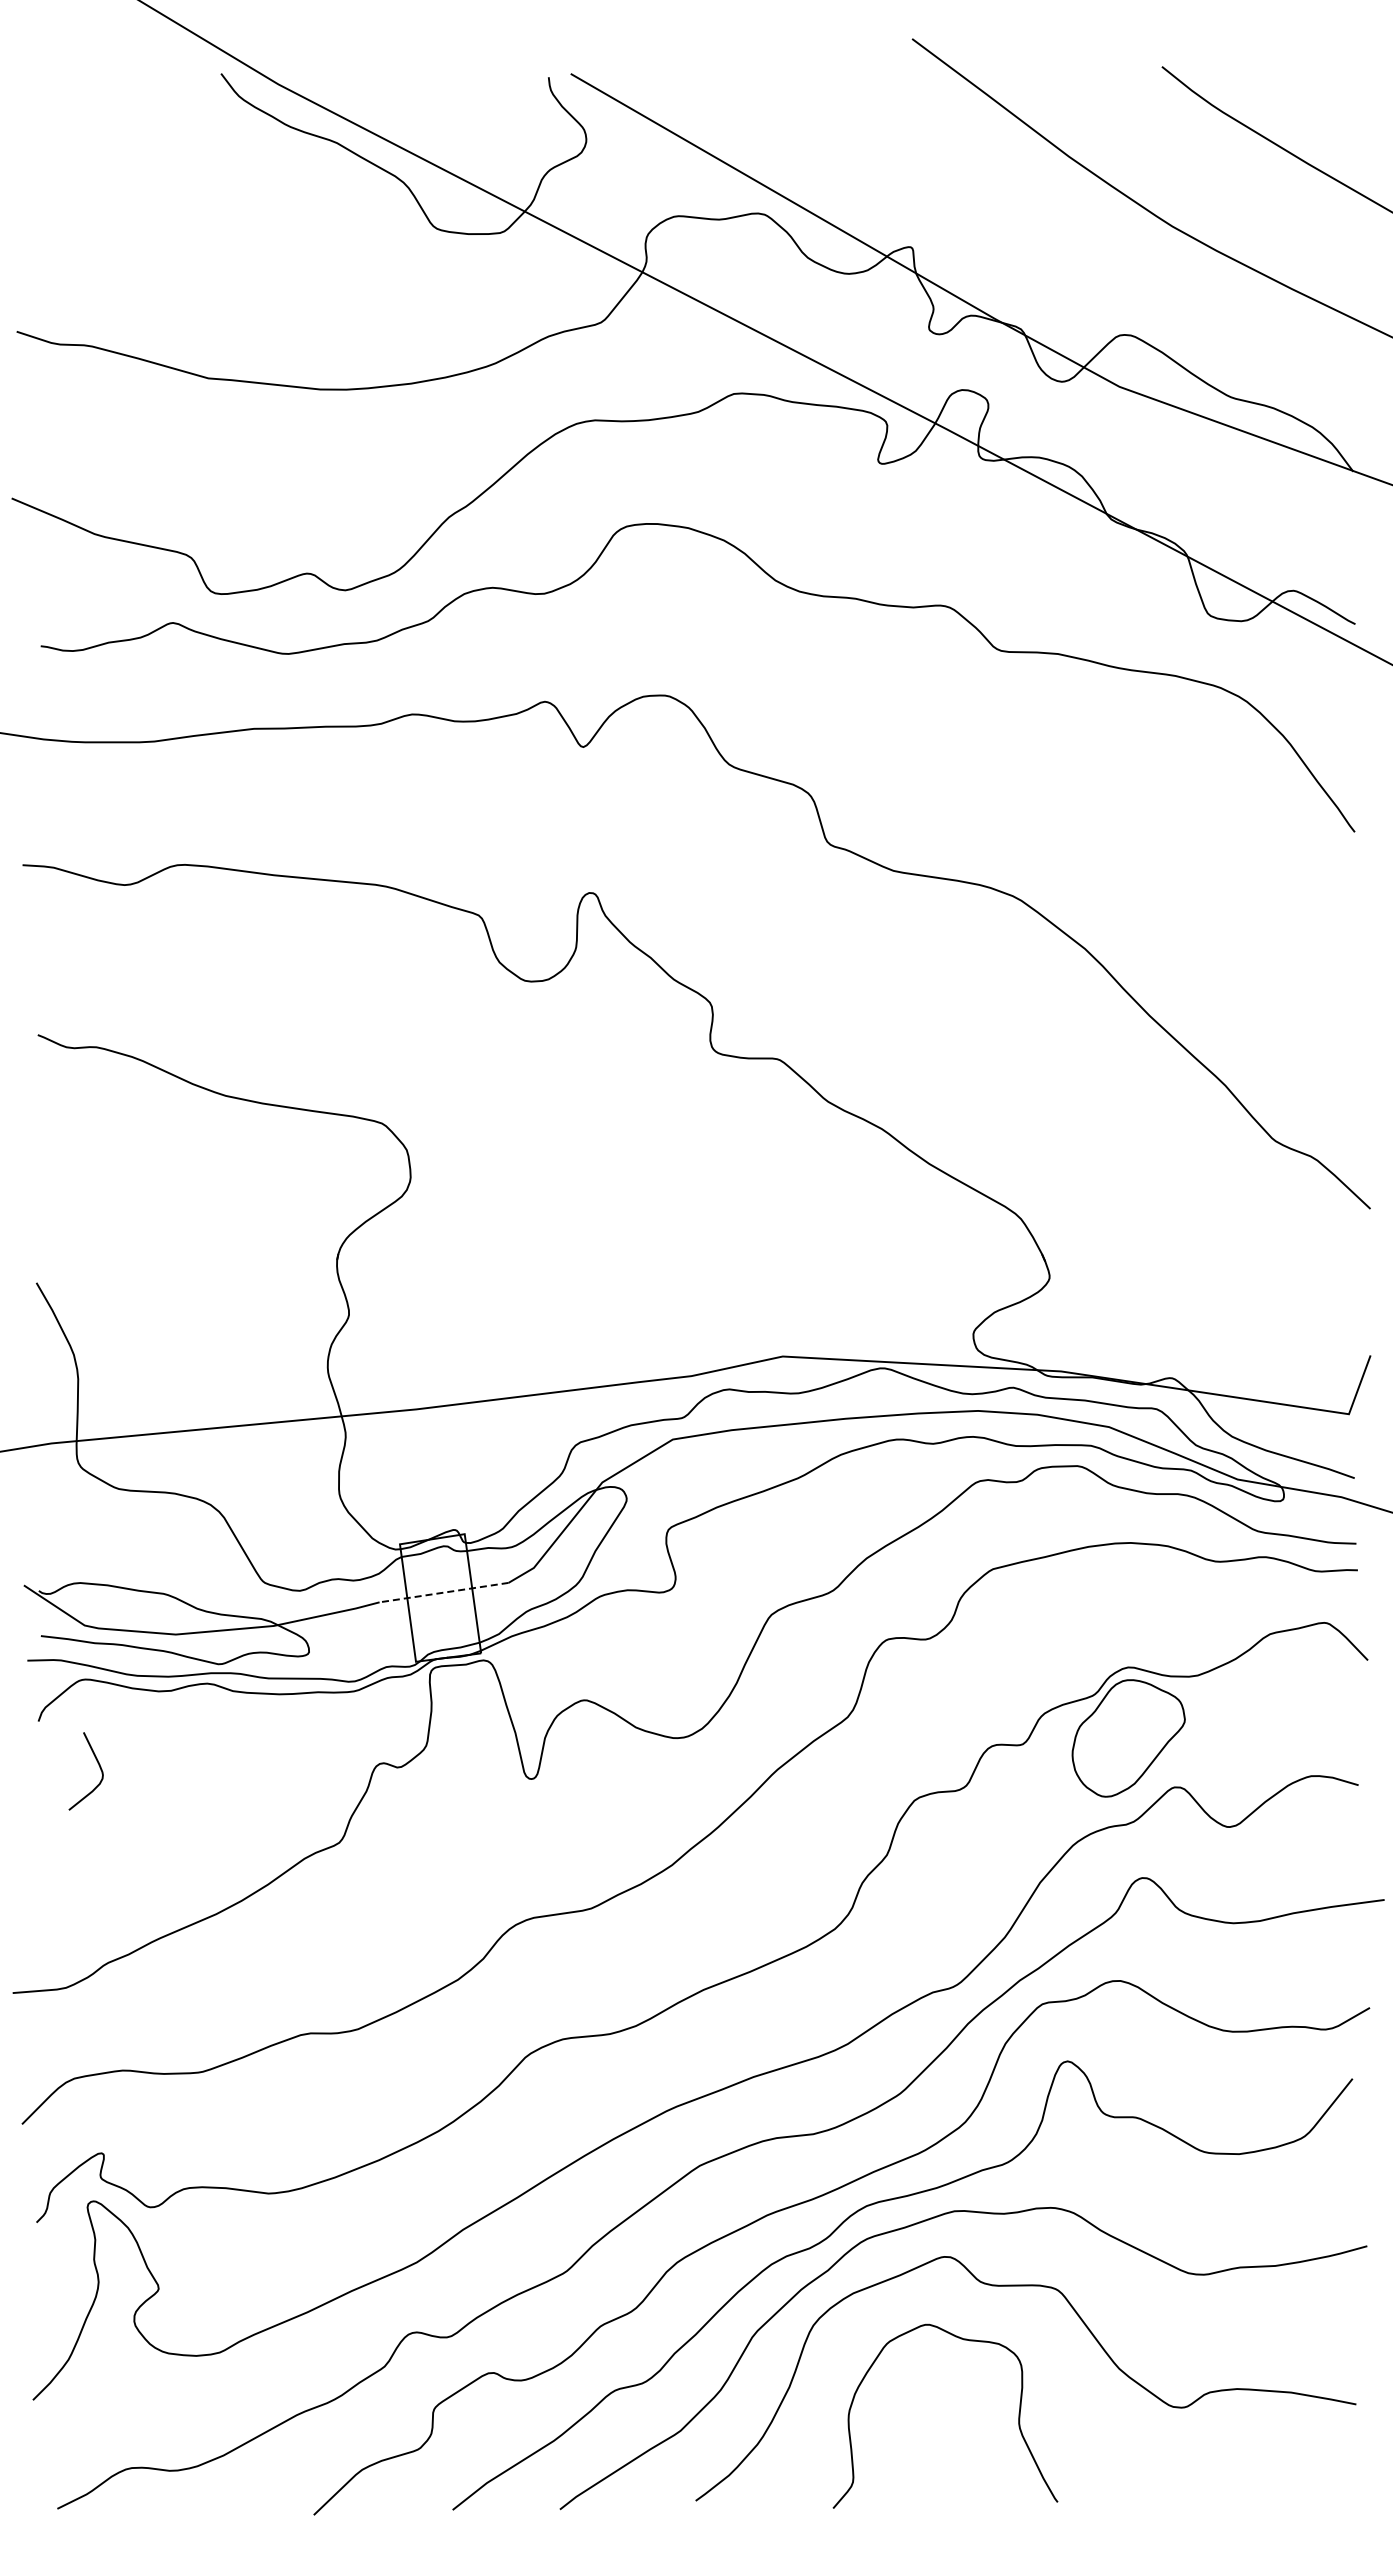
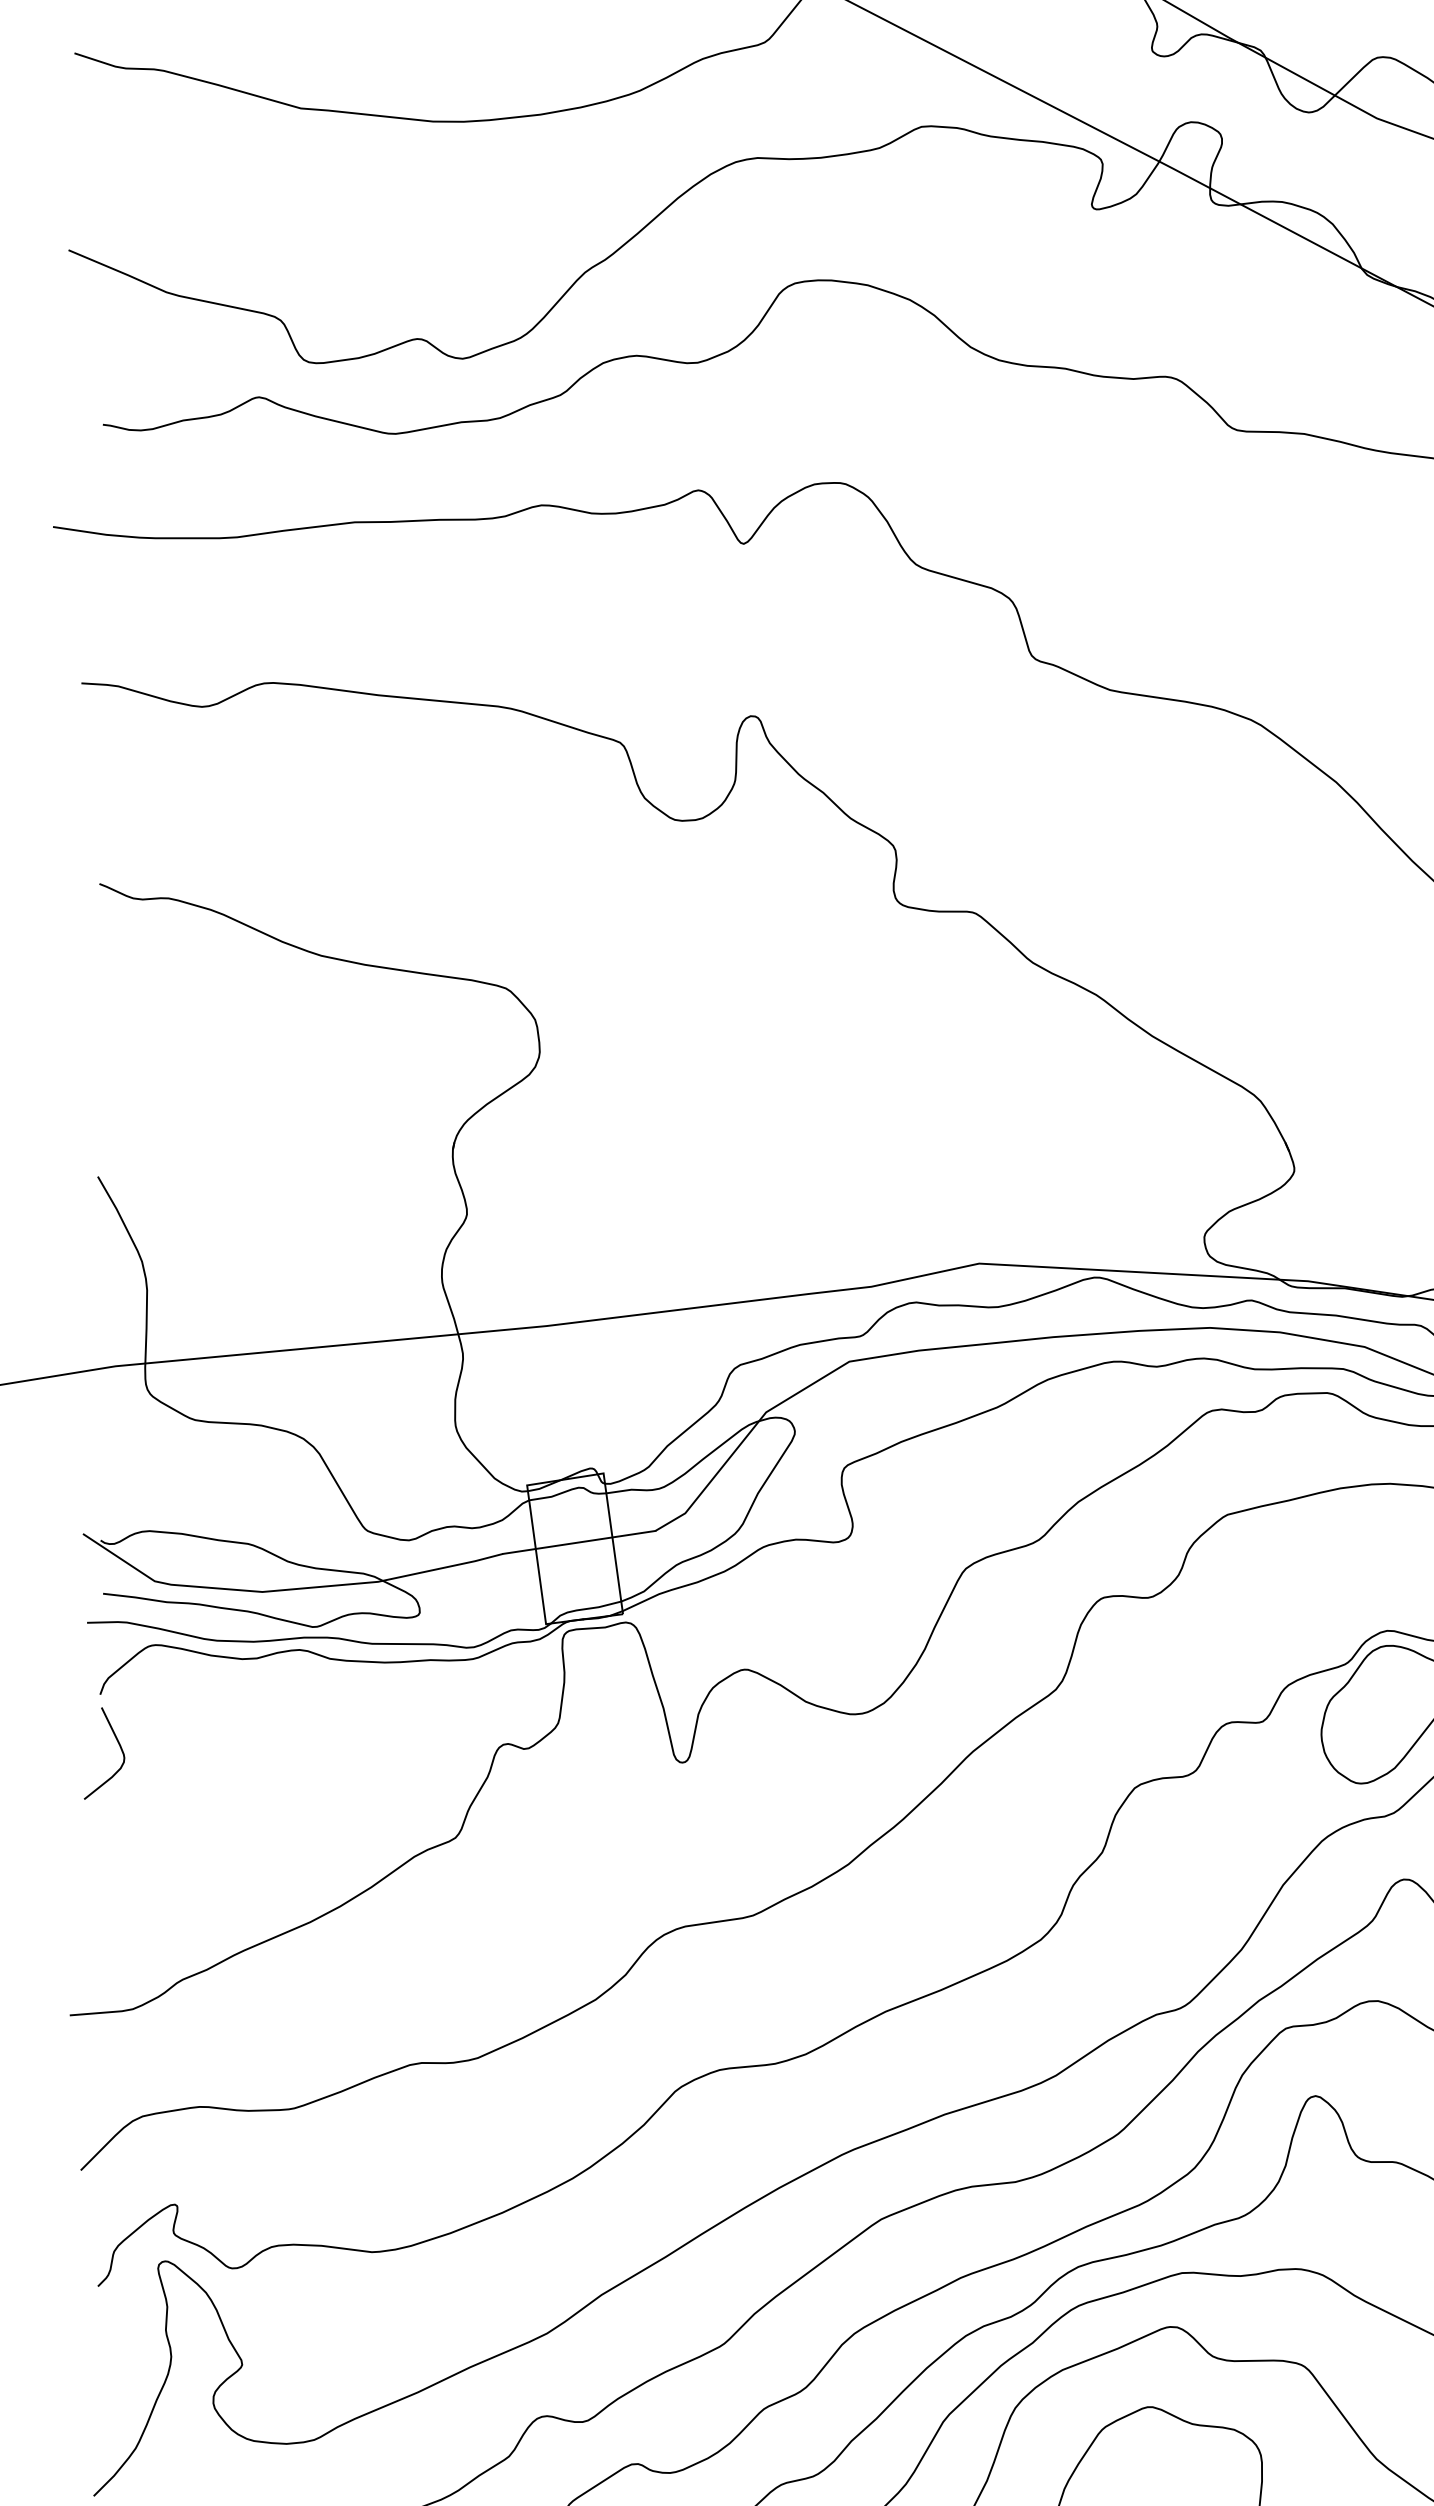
line: (443, 1592) -> (578, 1542), dashed -> solid
curve: (98, 1765) -> (119, 1746), moved

